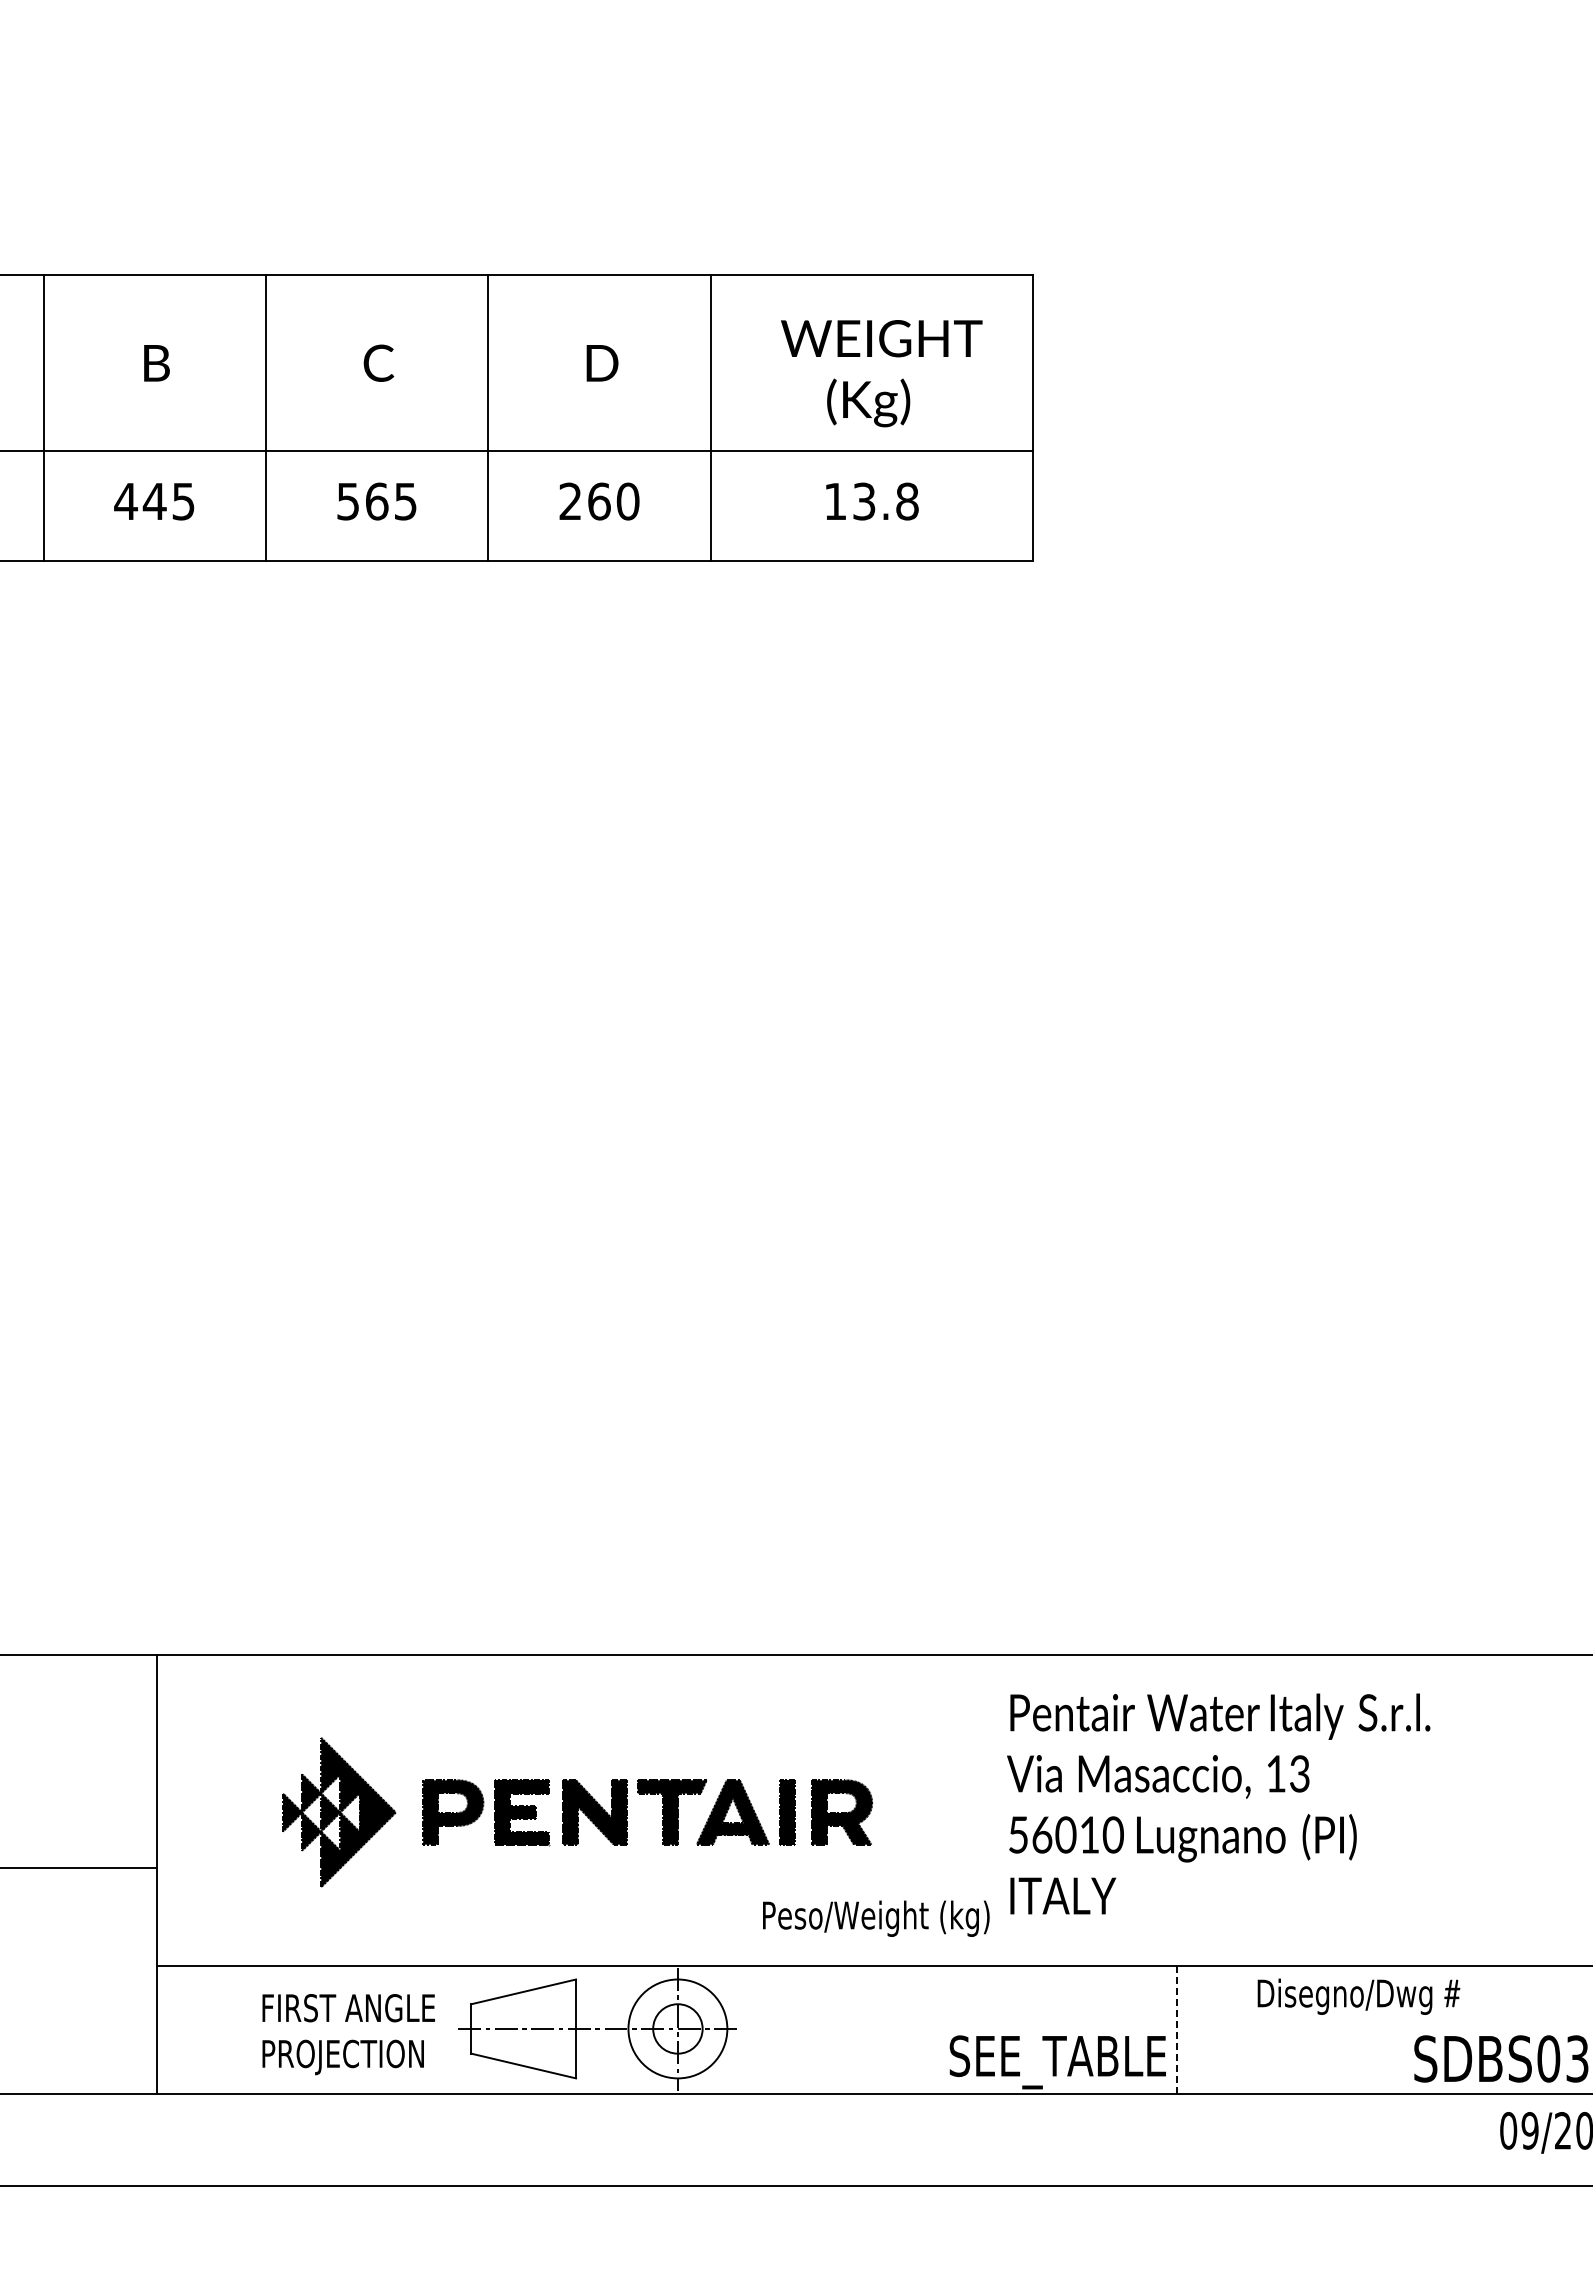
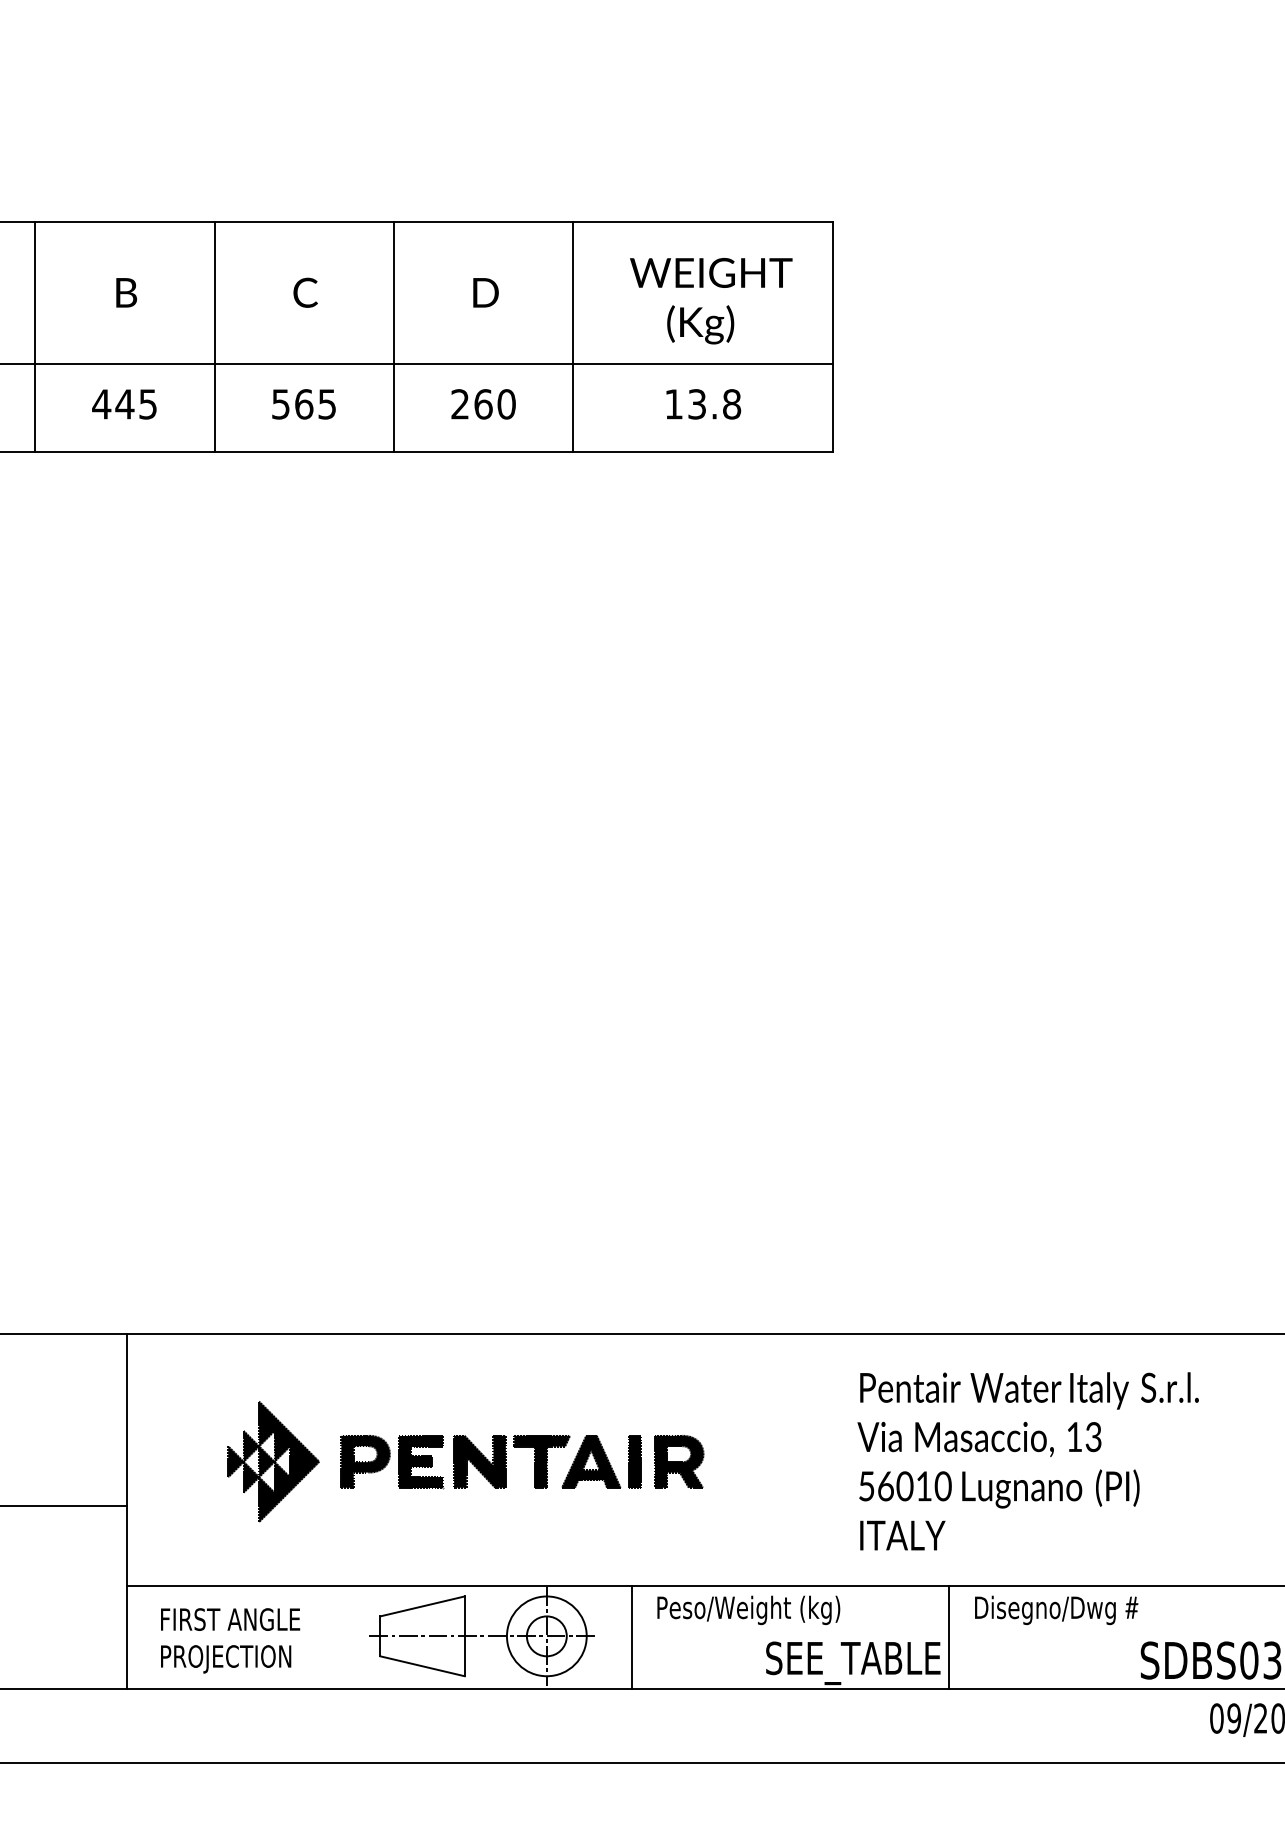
text: (1218, 1803) -> (1028, 1460), moved
text: (876, 1918) -> (748, 1610), moved
text: (1358, 1996) -> (1056, 1610), moved
line: (783, 2030) -> (632, 1637), added
line: (1176, 2030) -> (949, 1637), dashed -> solid
text: (348, 2034) -> (230, 1640), moved

